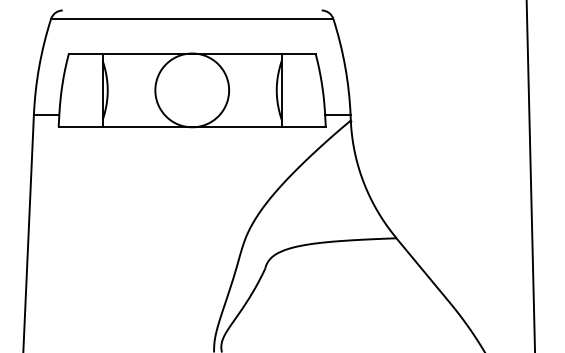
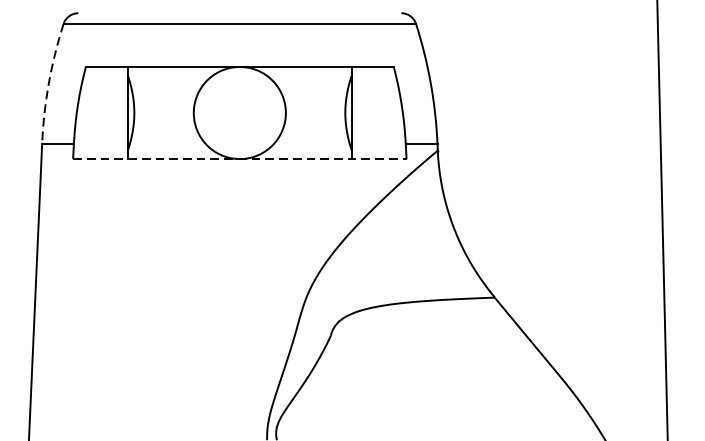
arc: (39, 66) -> (49, 83), solid -> dashed
line: (192, 127) -> (240, 159), solid -> dashed

